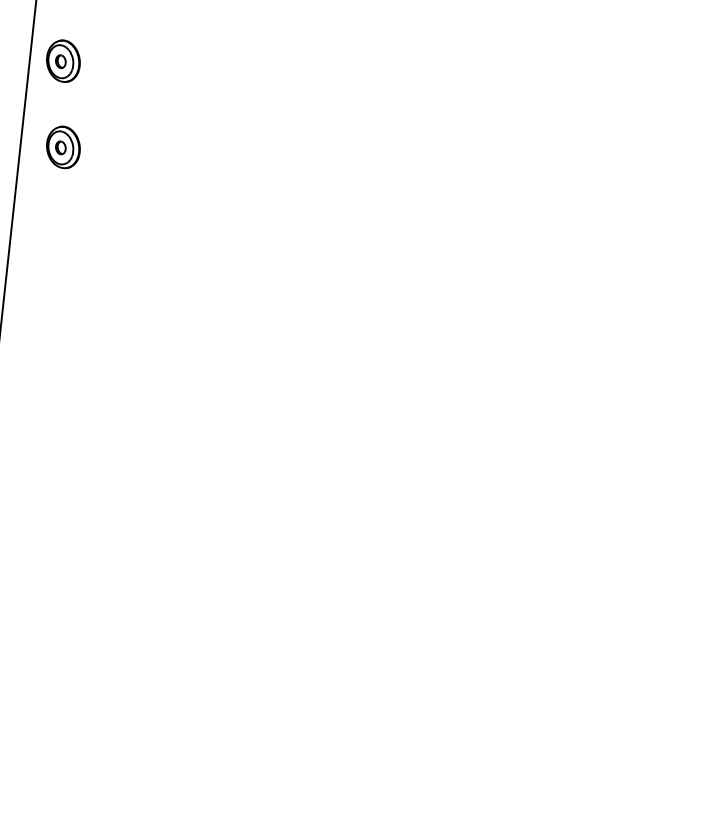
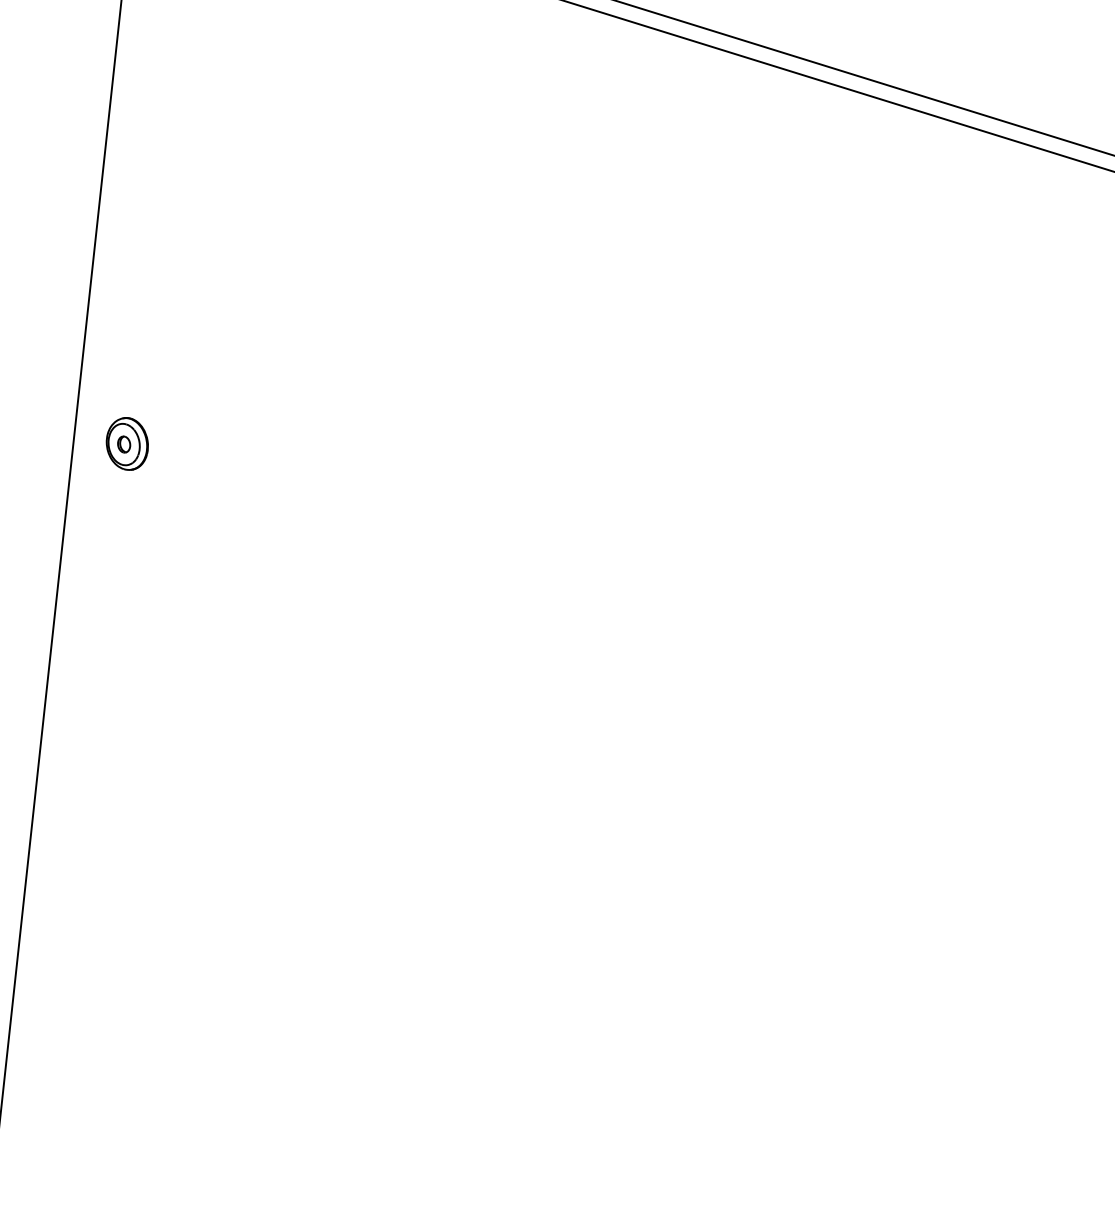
part: (62, 60) -> (126, 335), removed

